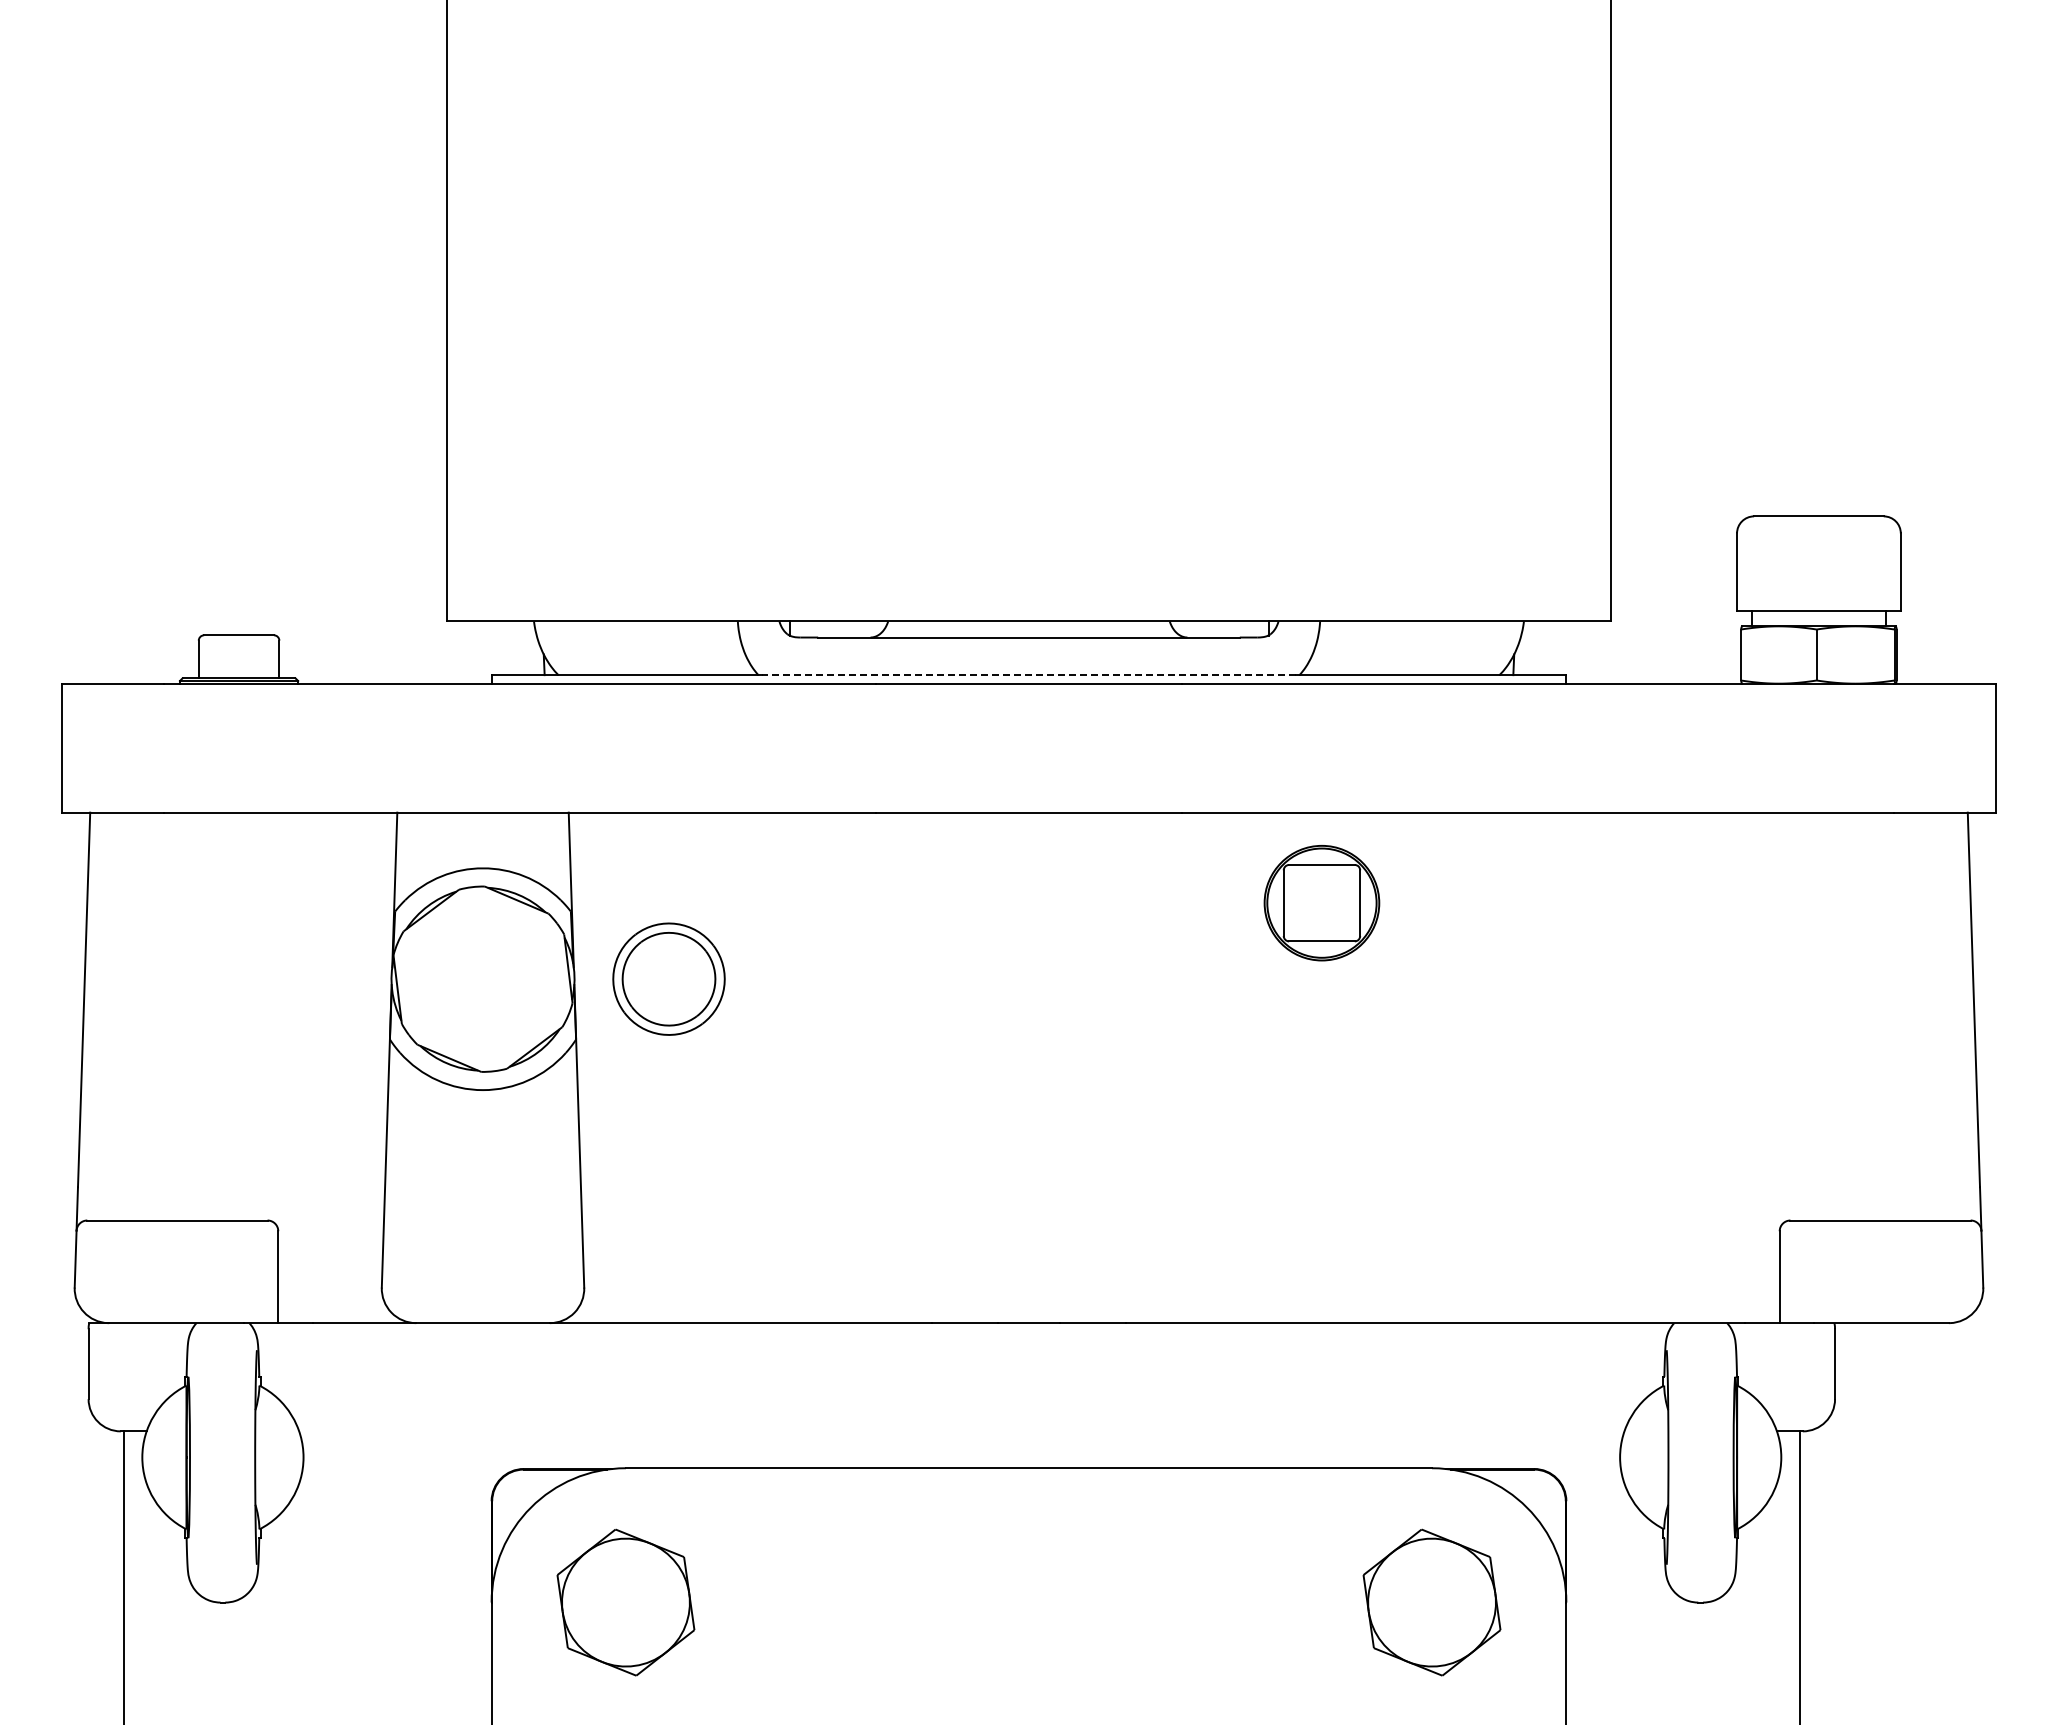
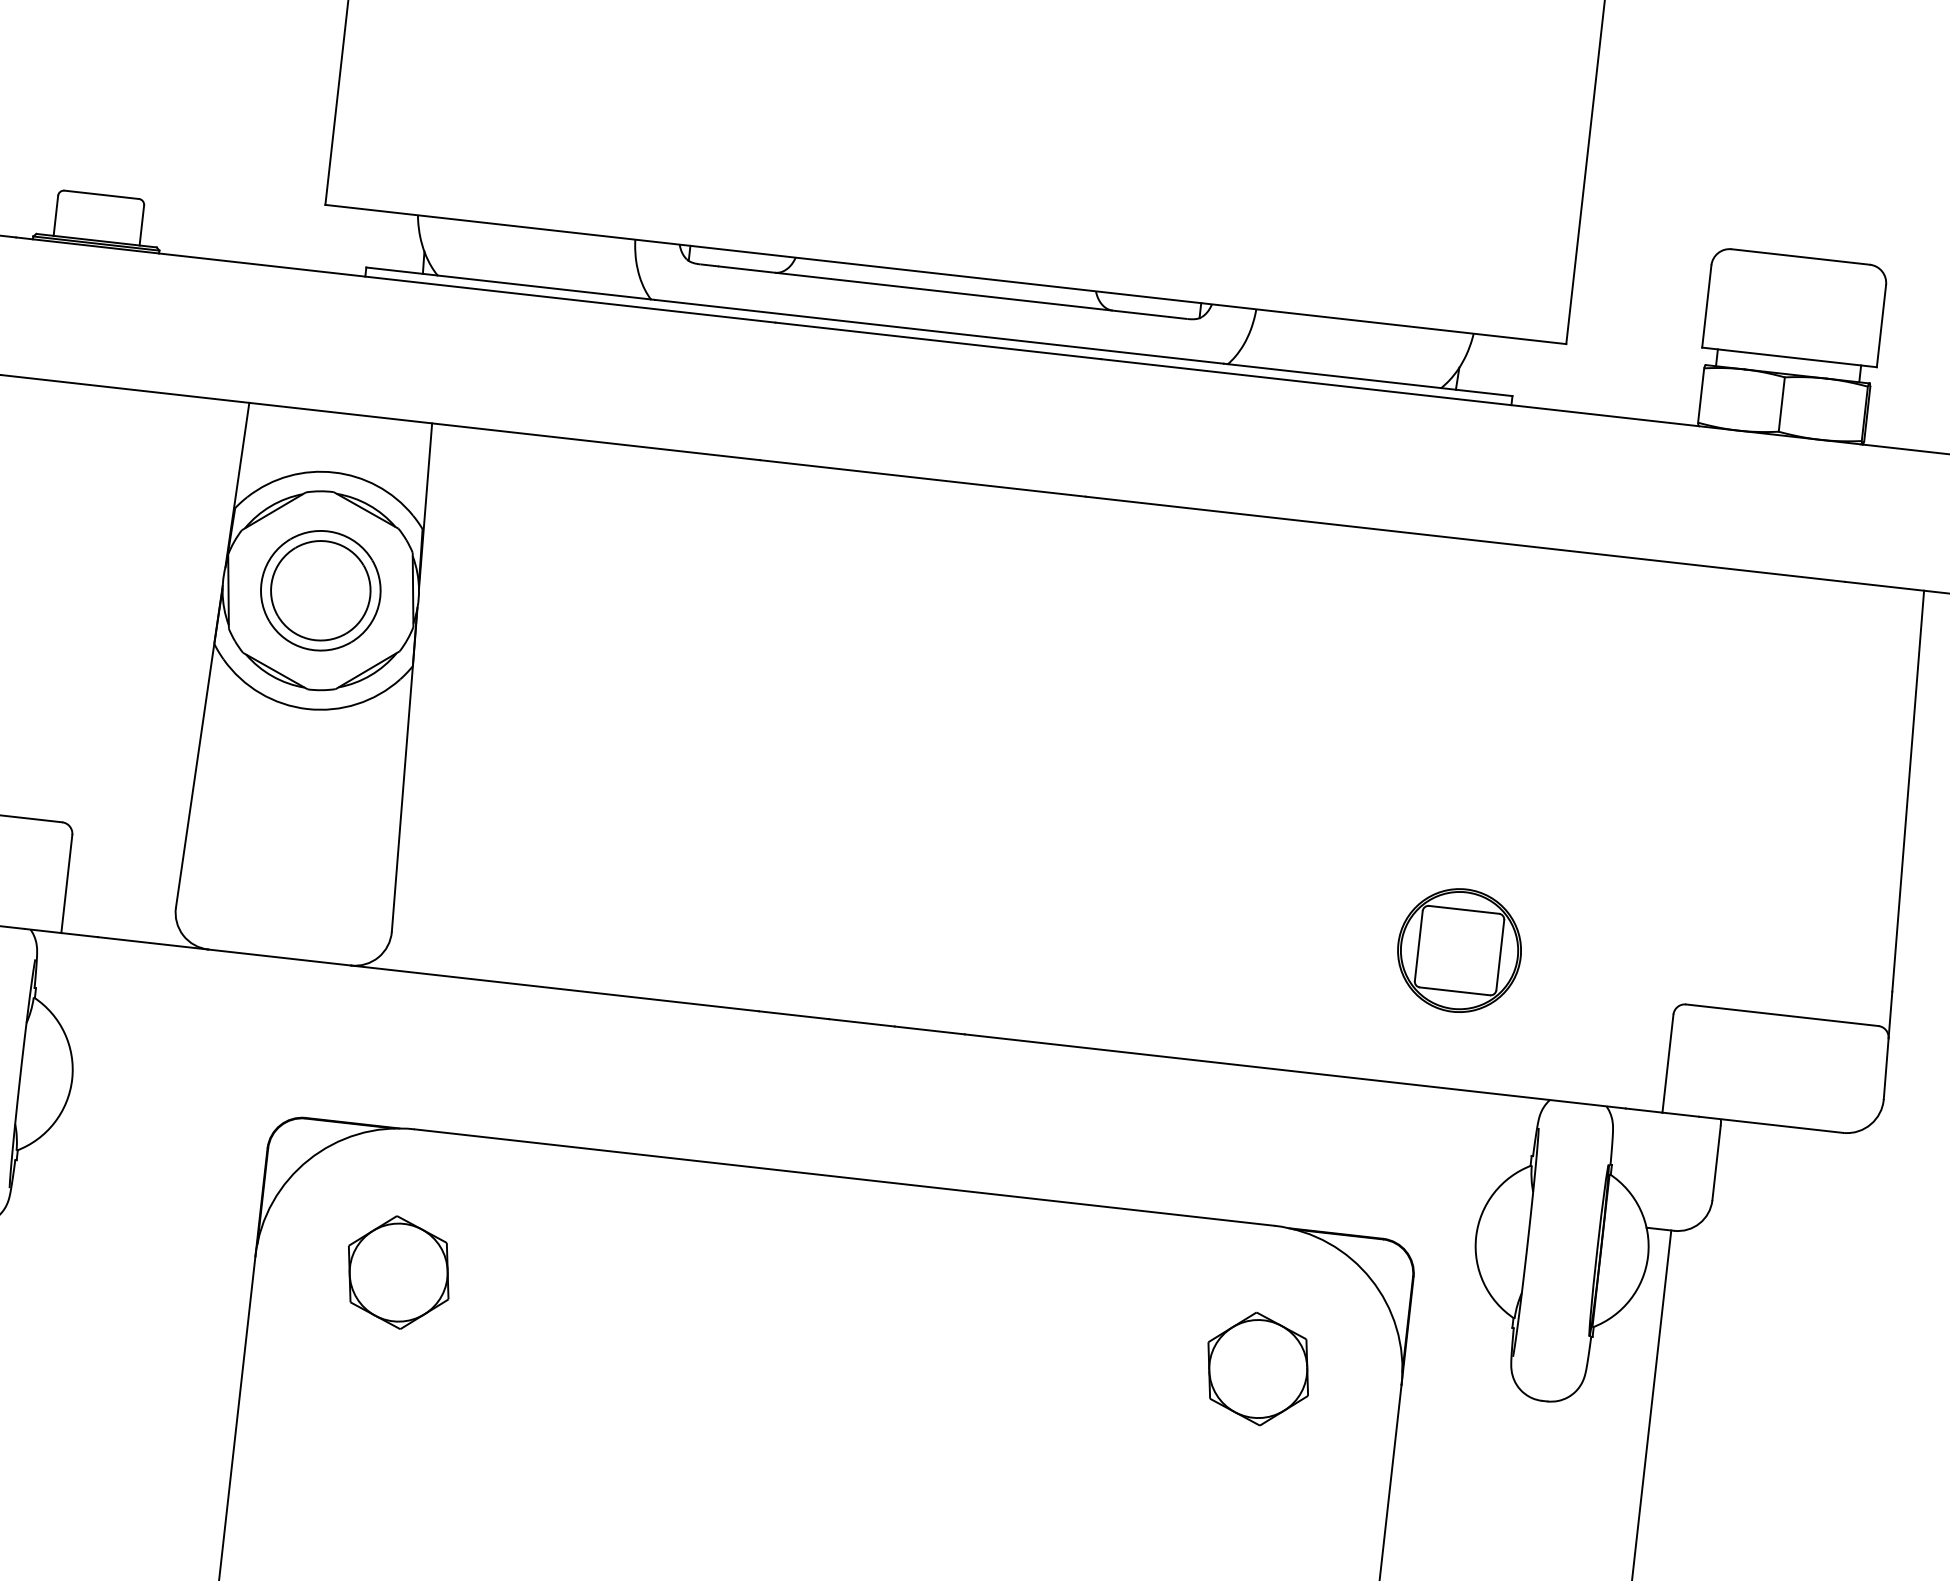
line: (1029, 675) -> (939, 332), dashed -> solid
part: (1321, 903) -> (1459, 950), moved
part: (668, 978) -> (320, 589), moved
part: (625, 1602) -> (398, 1272), size x0.71
part: (1431, 1602) -> (1257, 1368), size x0.71

